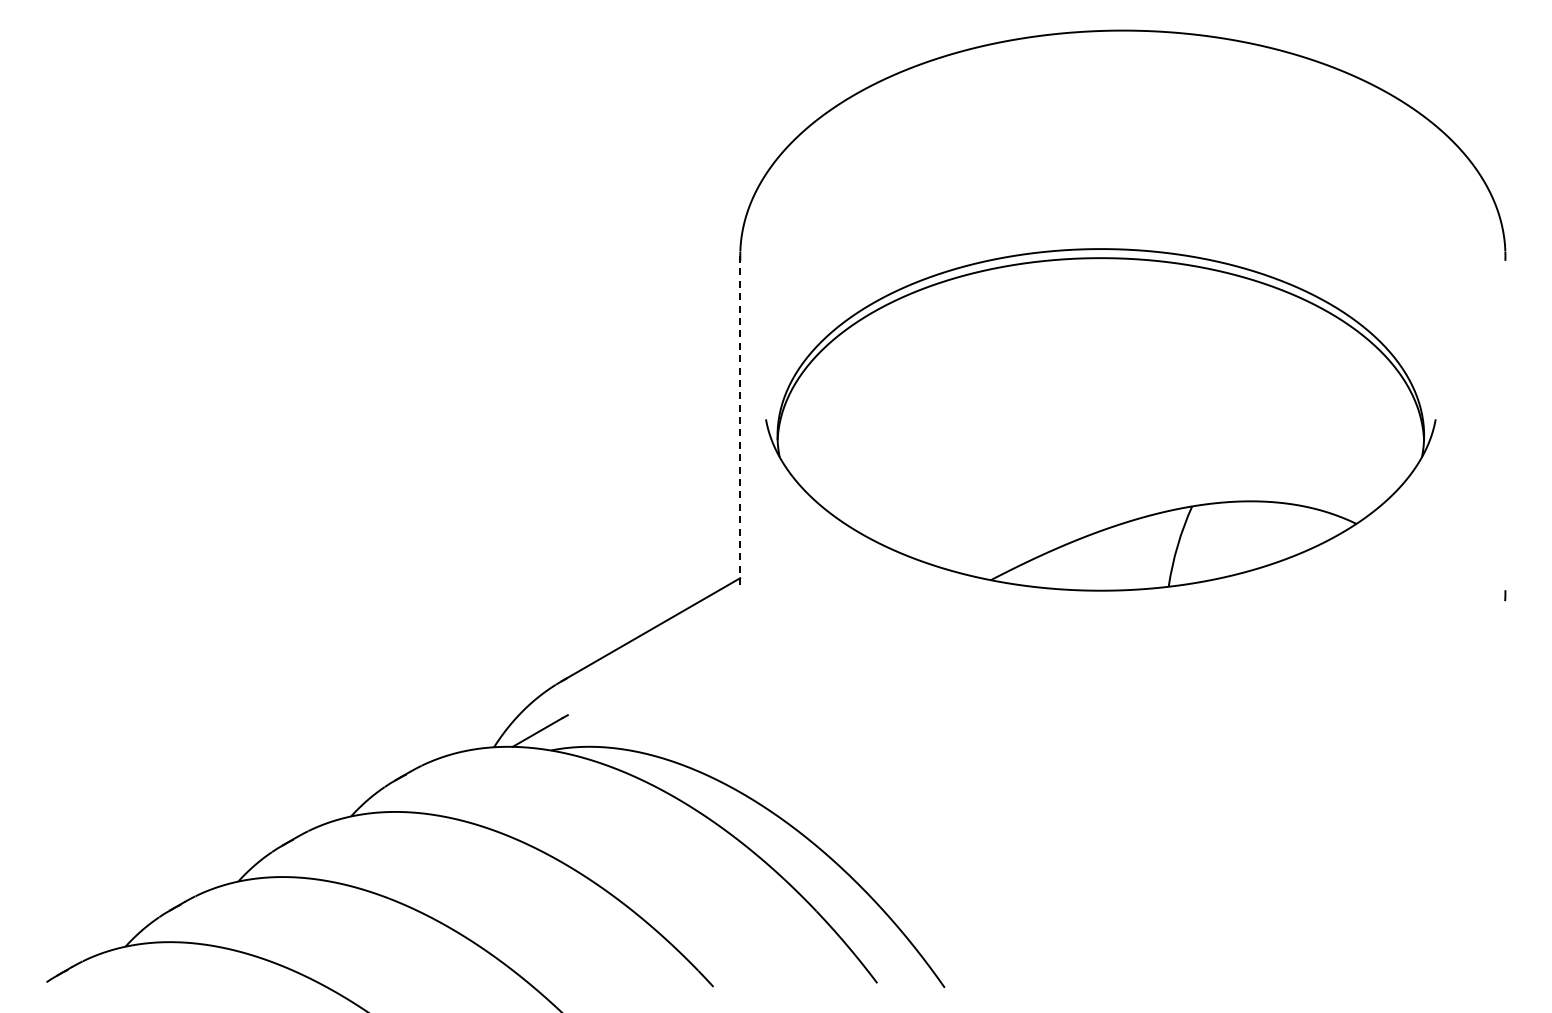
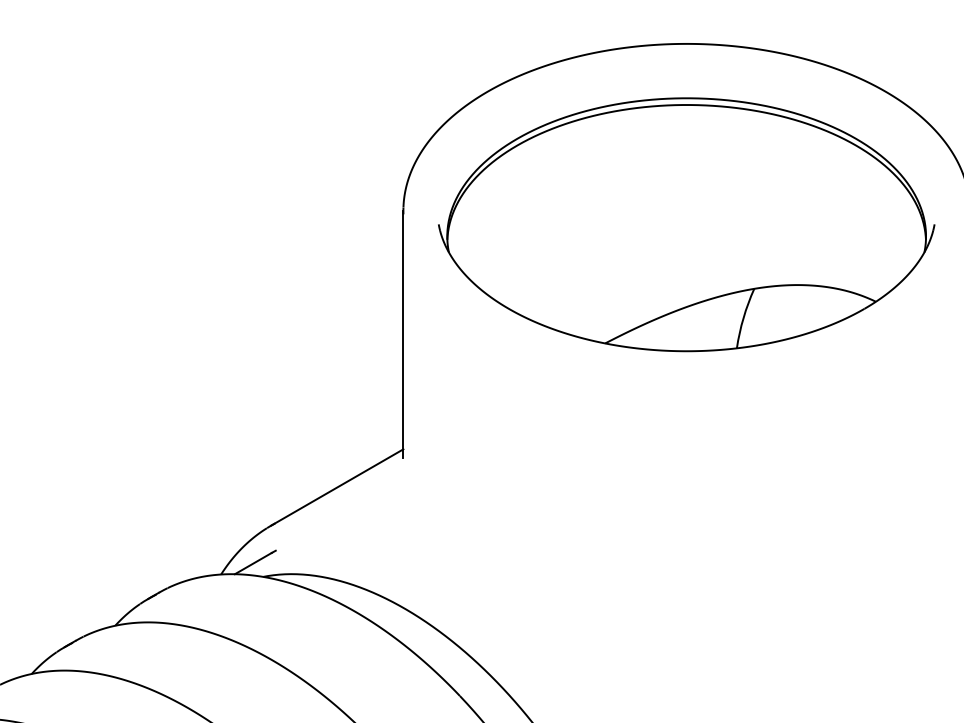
part: (1100, 419) -> (686, 224), moved
line: (740, 423) -> (403, 334), dashed -> solid

